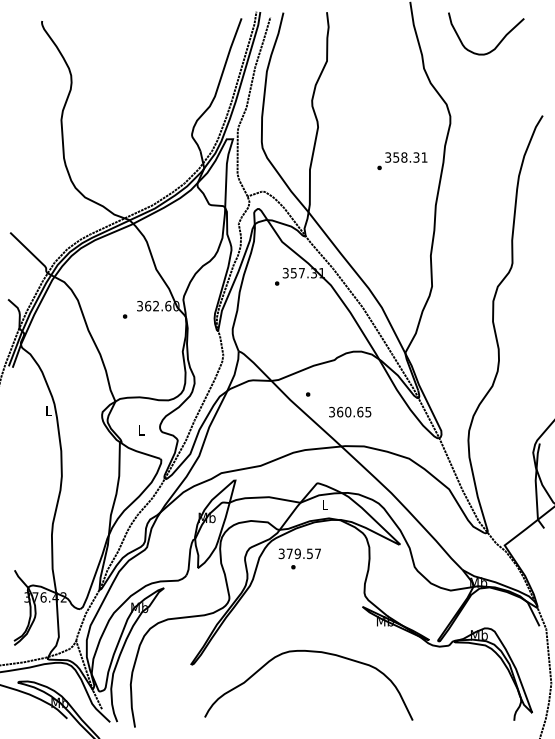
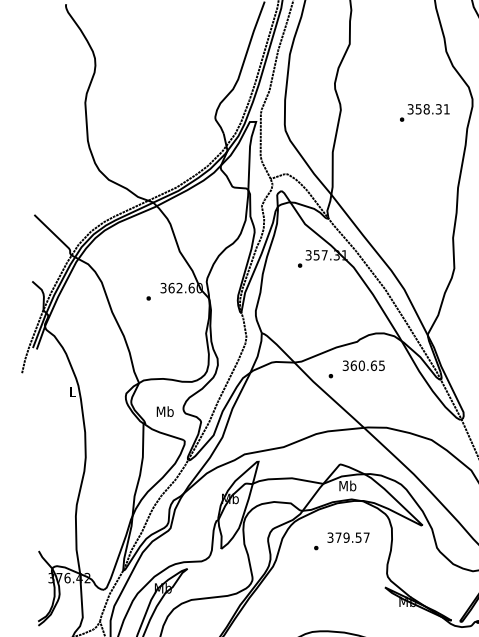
text: (402, 161) -> (424, 113), moved
text: (350, 411) -> (364, 365), moved
text: (141, 429) -> (165, 410), L -> Mb
text: (324, 504) -> (347, 485), L -> Mb
text: (299, 553) -> (348, 537), moved

